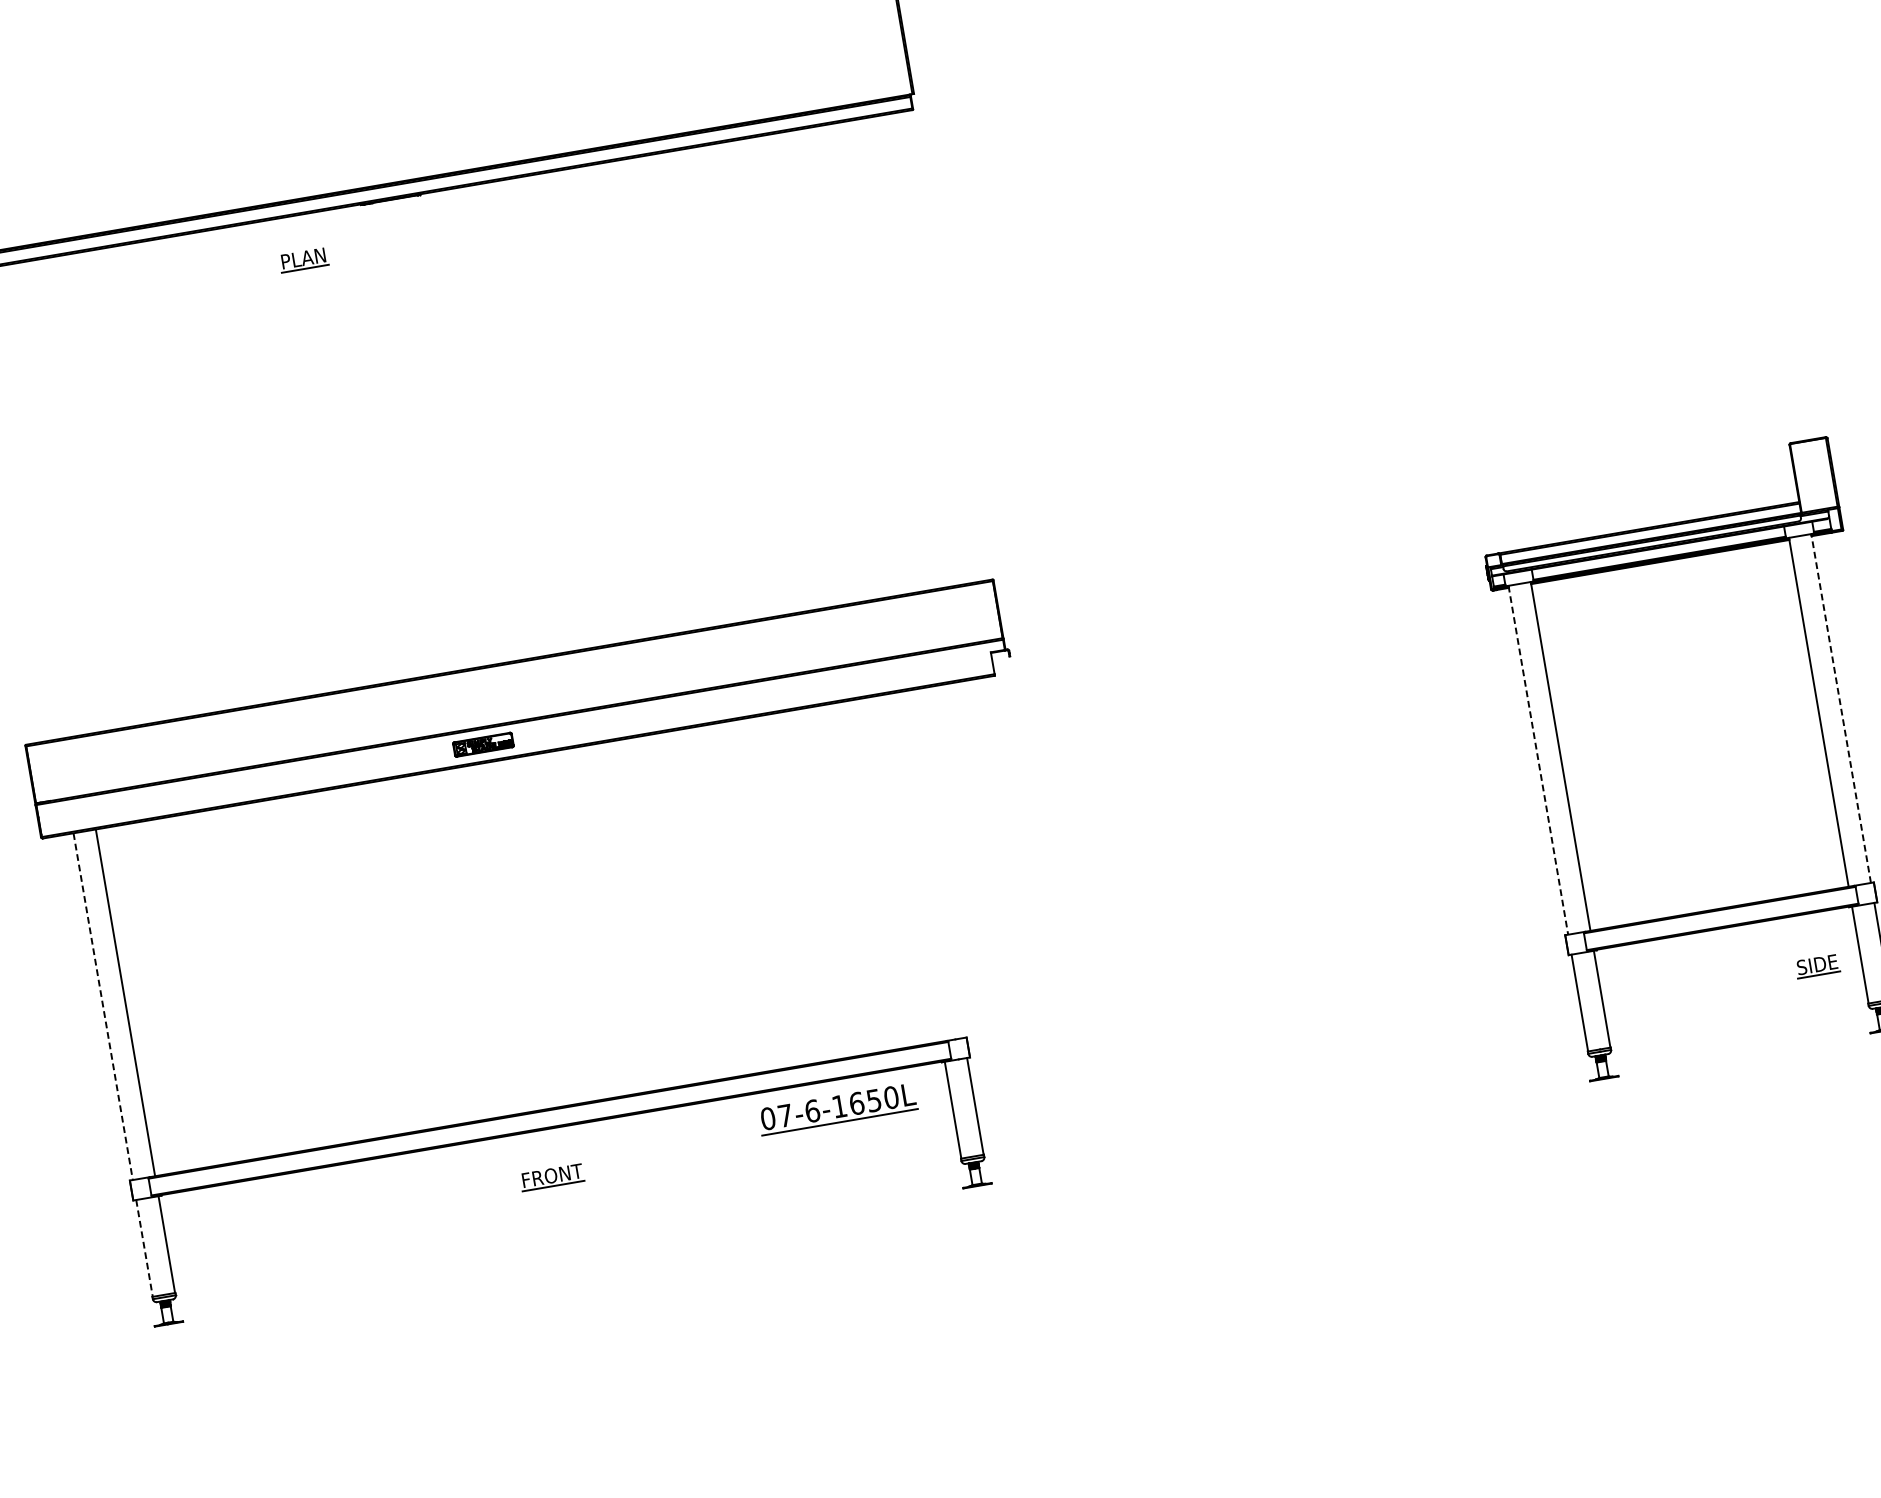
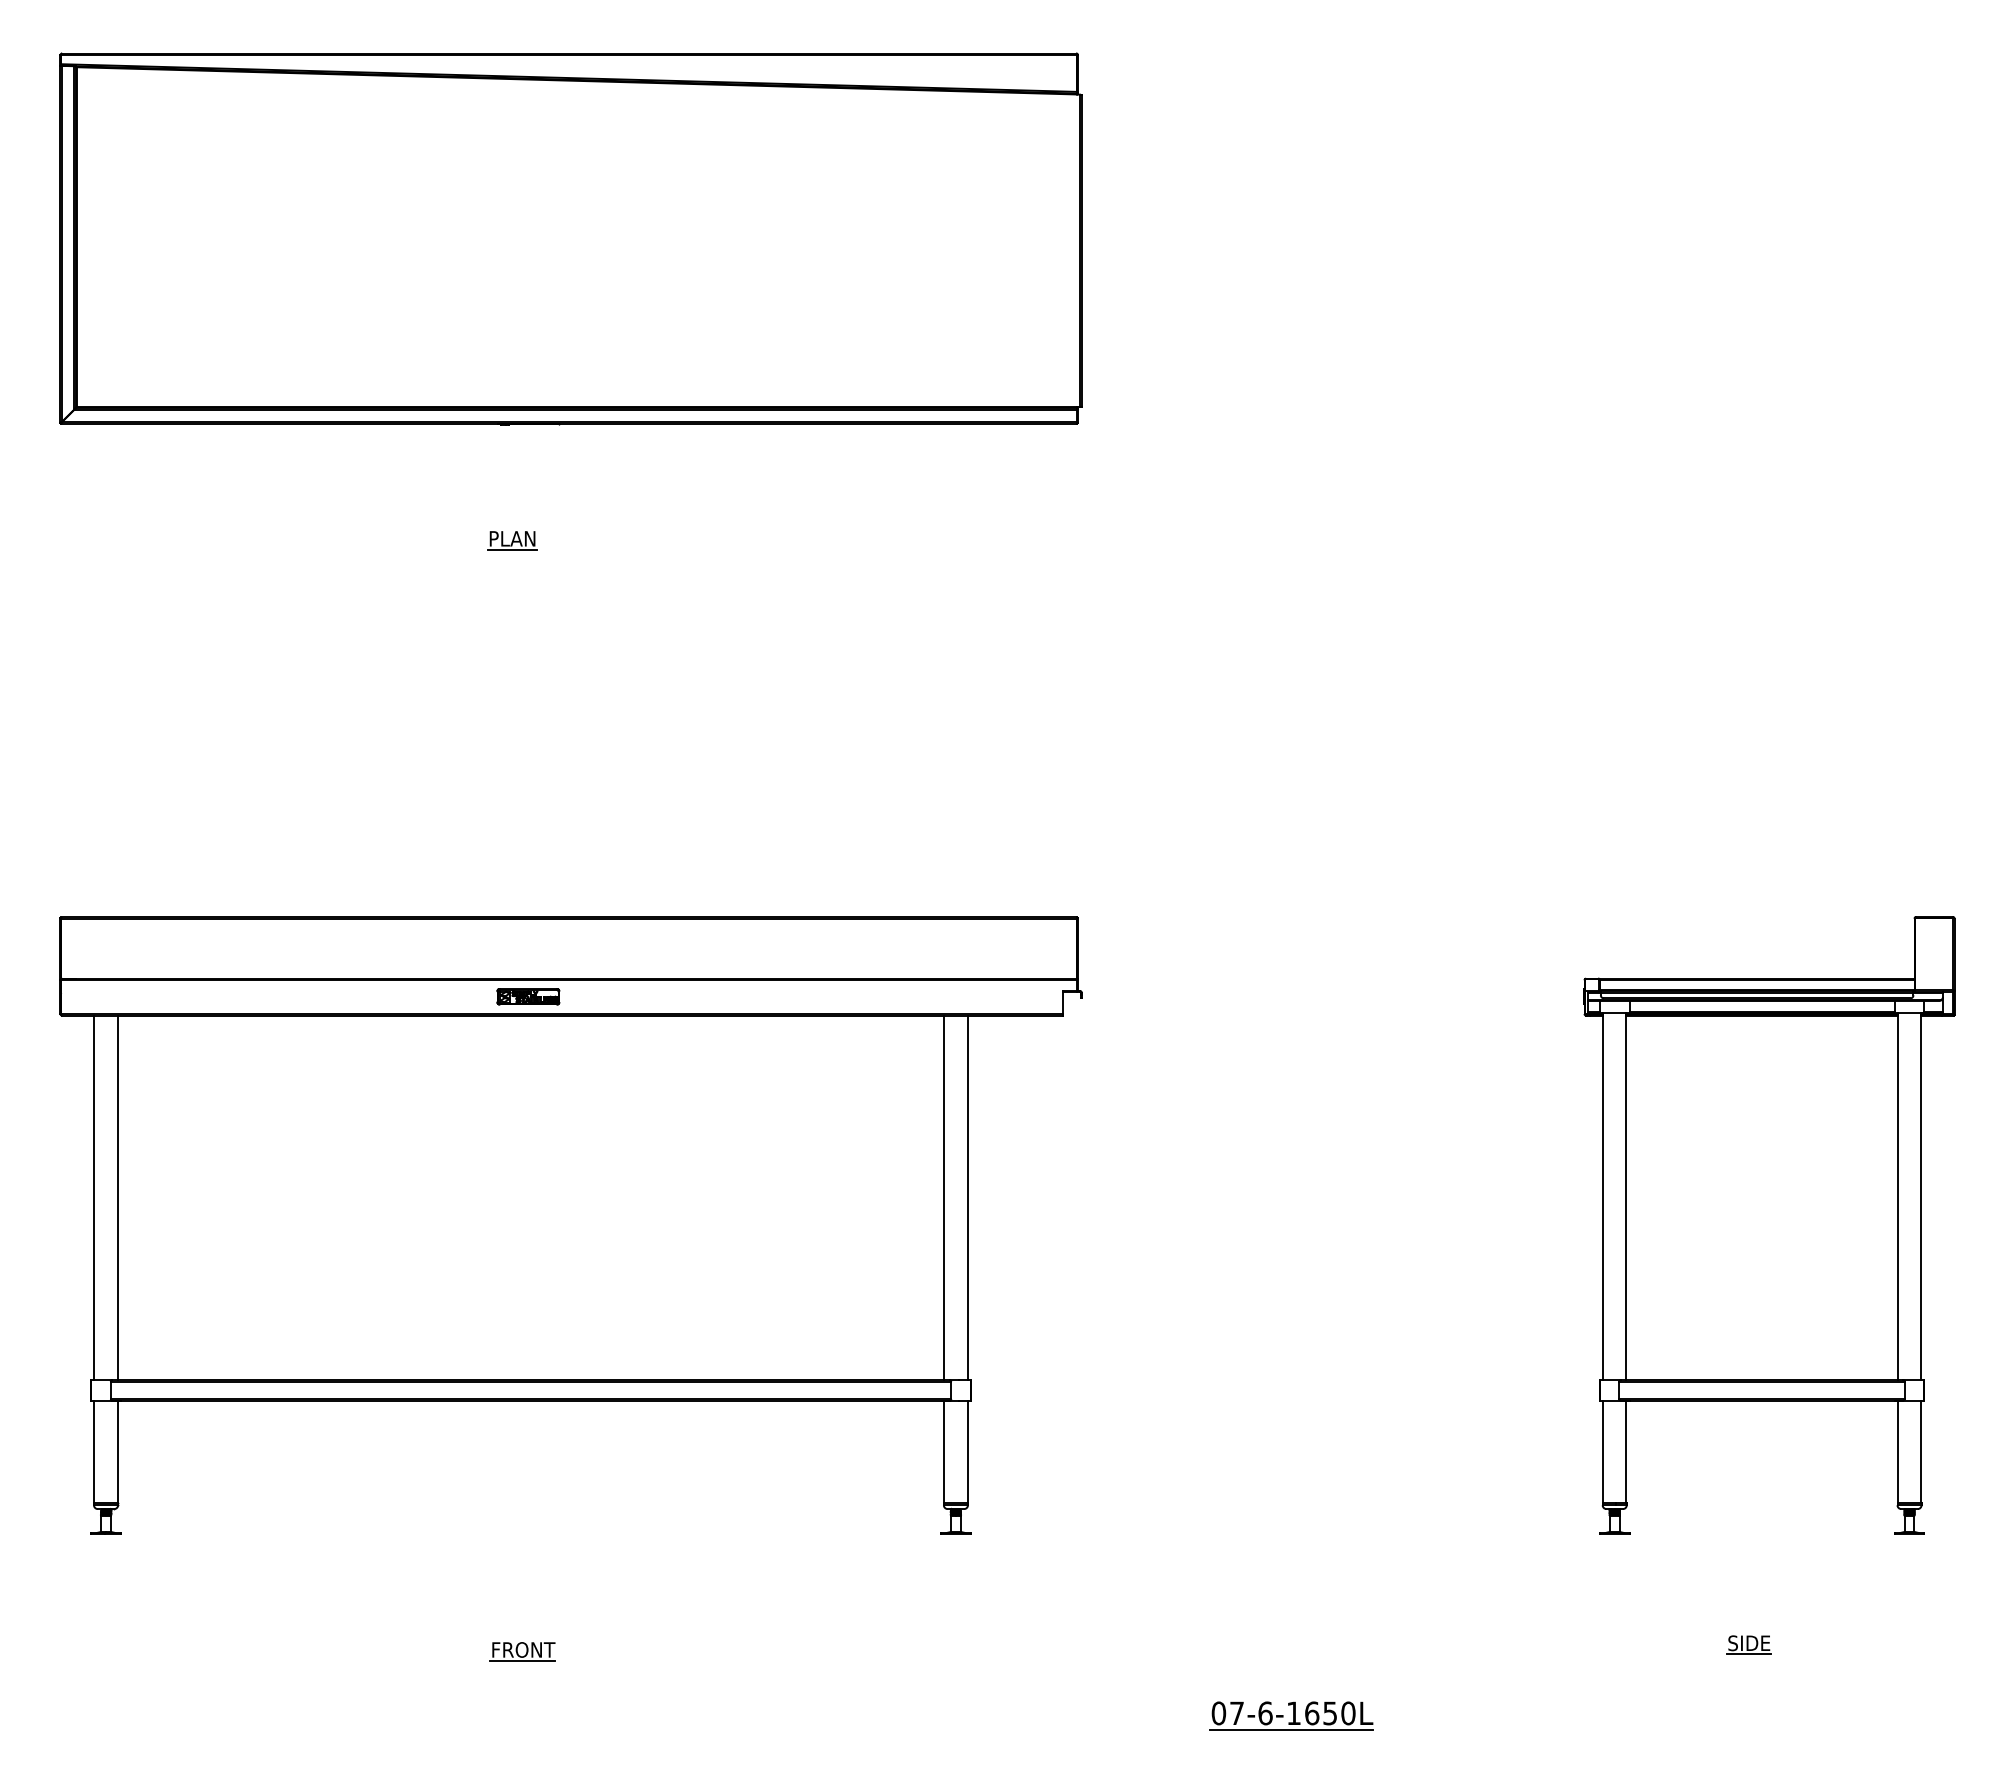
part: (303, 260) -> (512, 540), moved
line: (1841, 708) -> (1921, 1196), dashed -> solid
line: (1538, 760) -> (1603, 1197), dashed -> solid
line: (933, 864) -> (967, 1197), added
line: (911, 868) -> (944, 1197), added
part: (1816, 965) -> (1748, 1644), moved
line: (103, 1007) -> (94, 1198), dashed -> solid
part: (837, 1108) -> (1291, 1715), moved
part: (551, 1177) -> (522, 1651), moved
line: (144, 1248) -> (94, 1452), dashed -> solid

